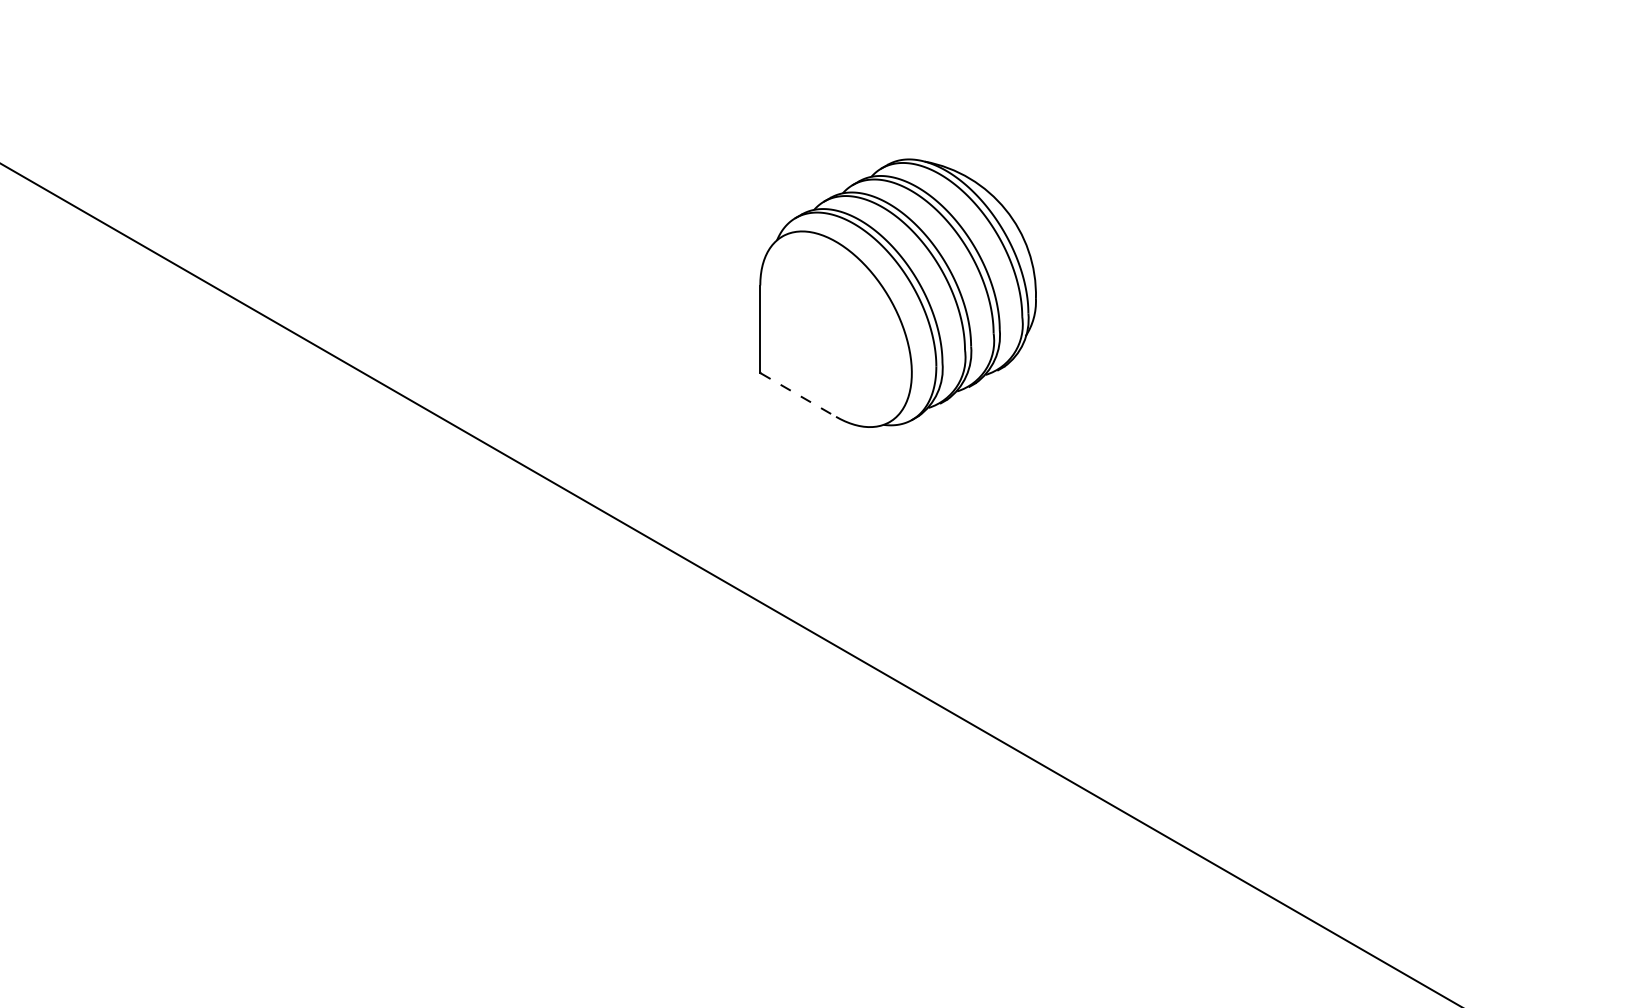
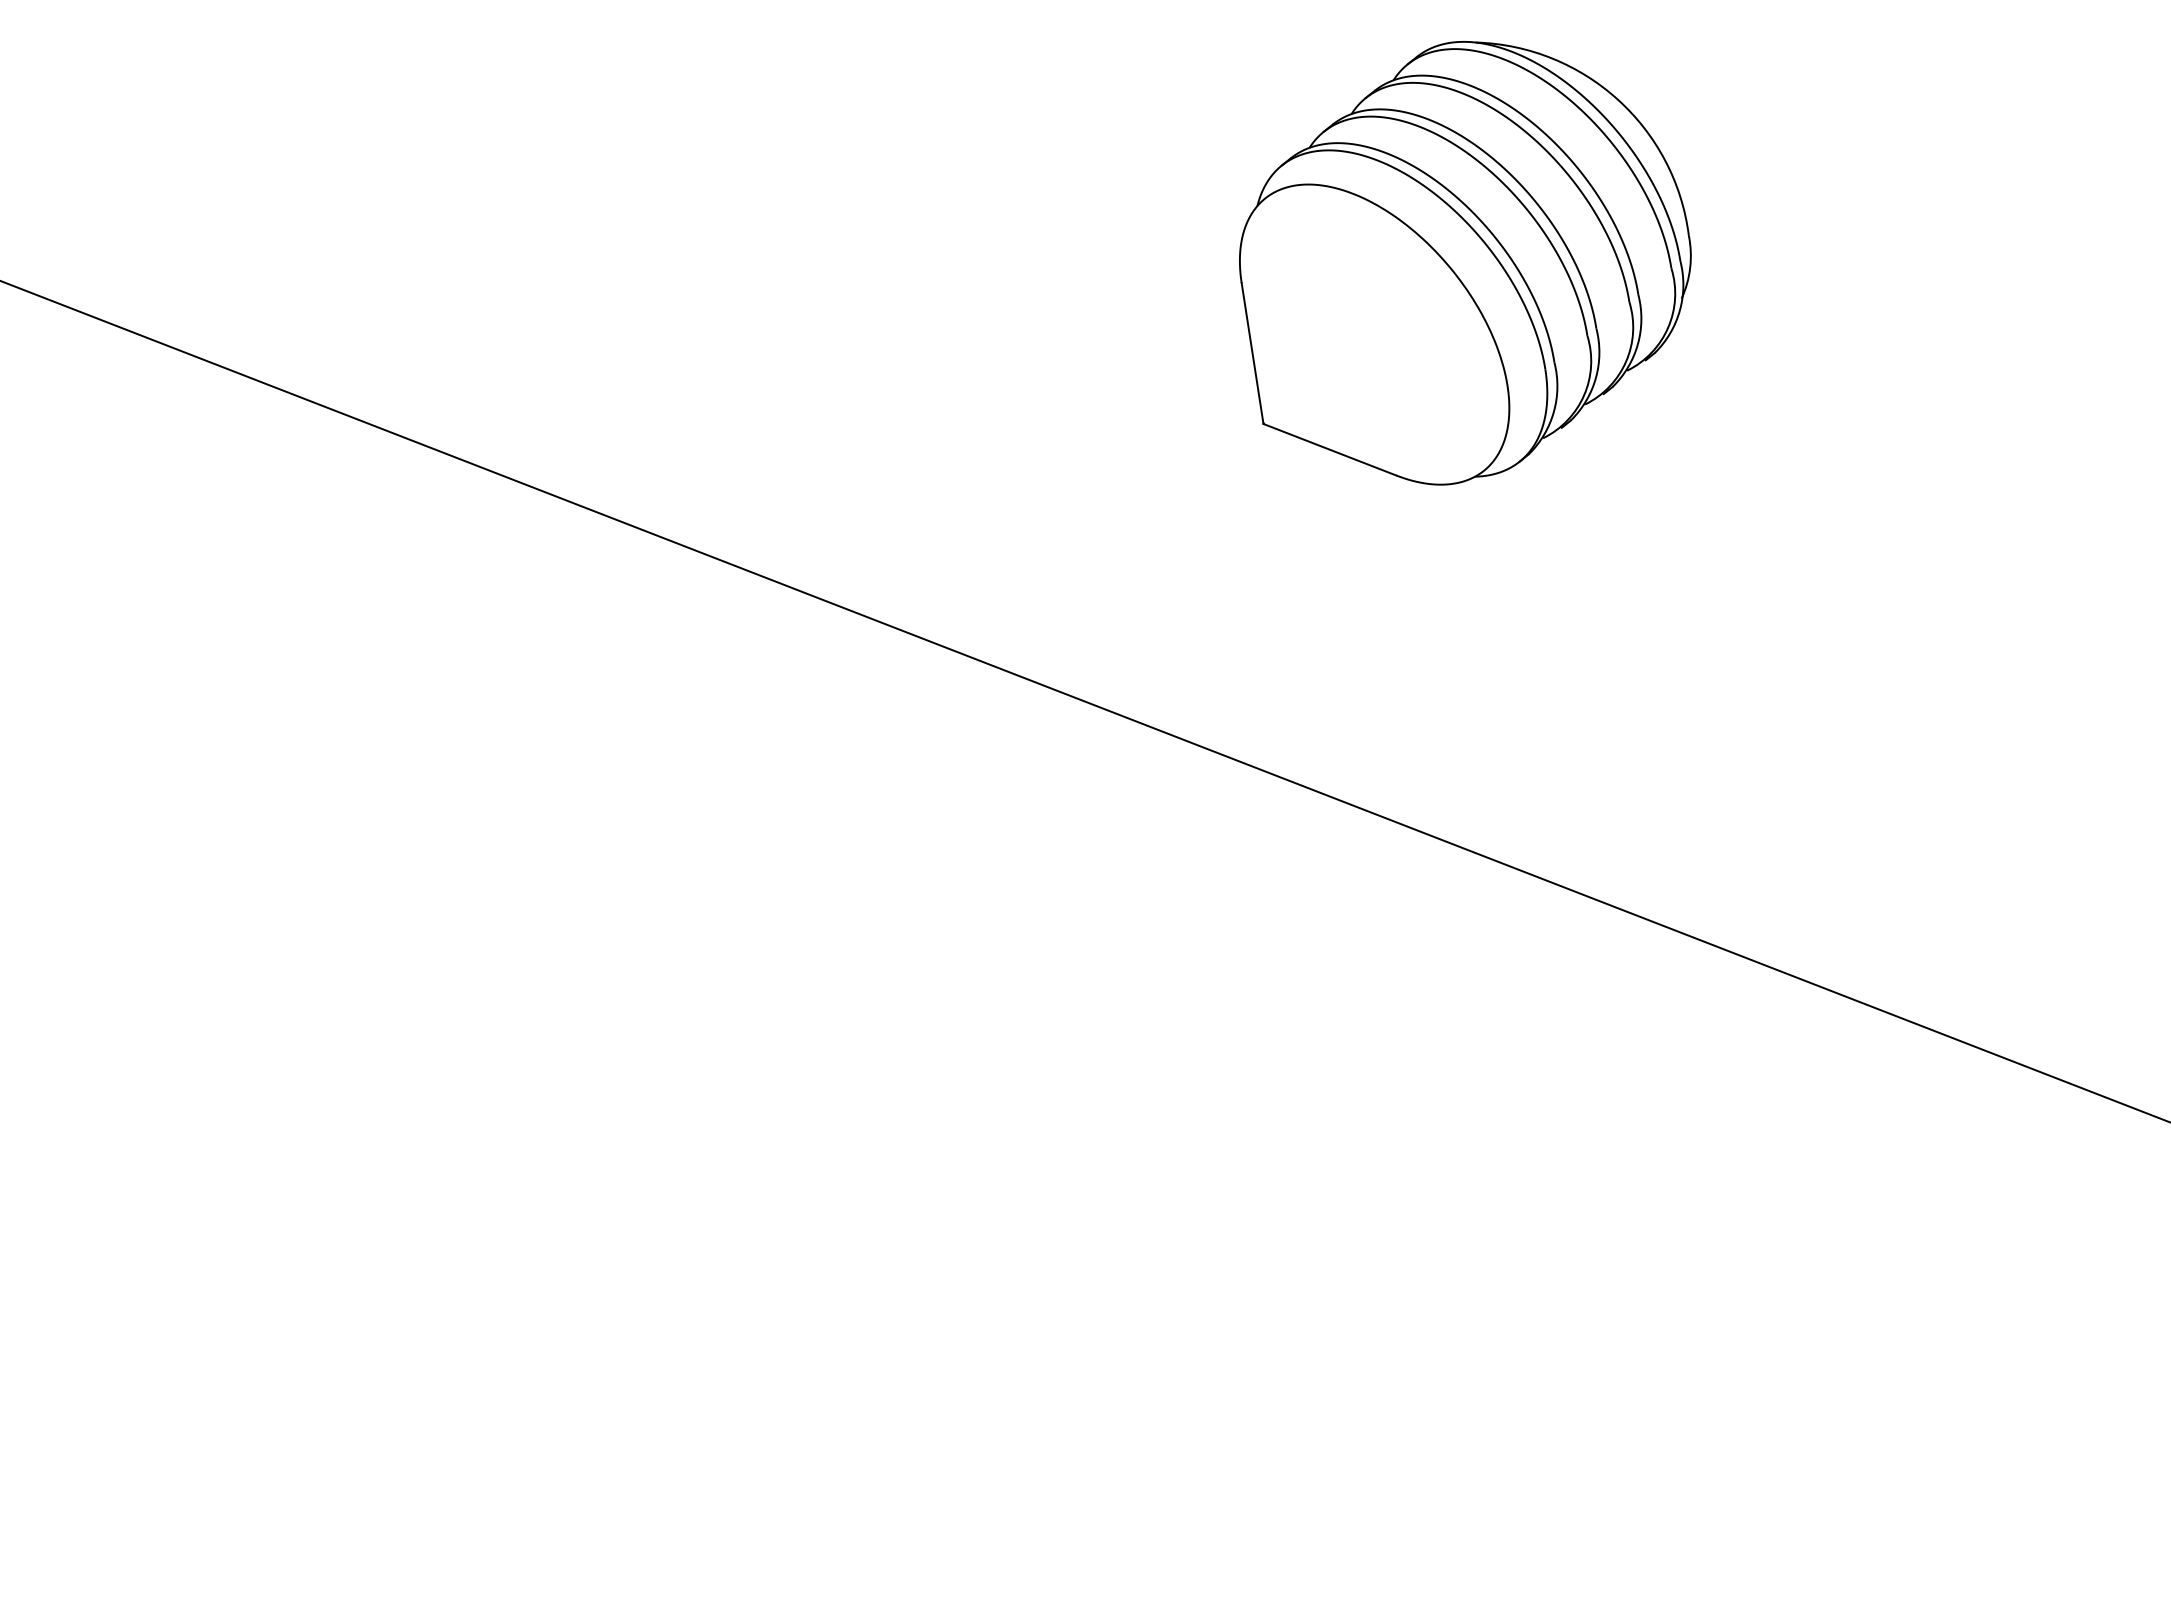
line: (798, 394) -> (1330, 448), dashed -> solid

